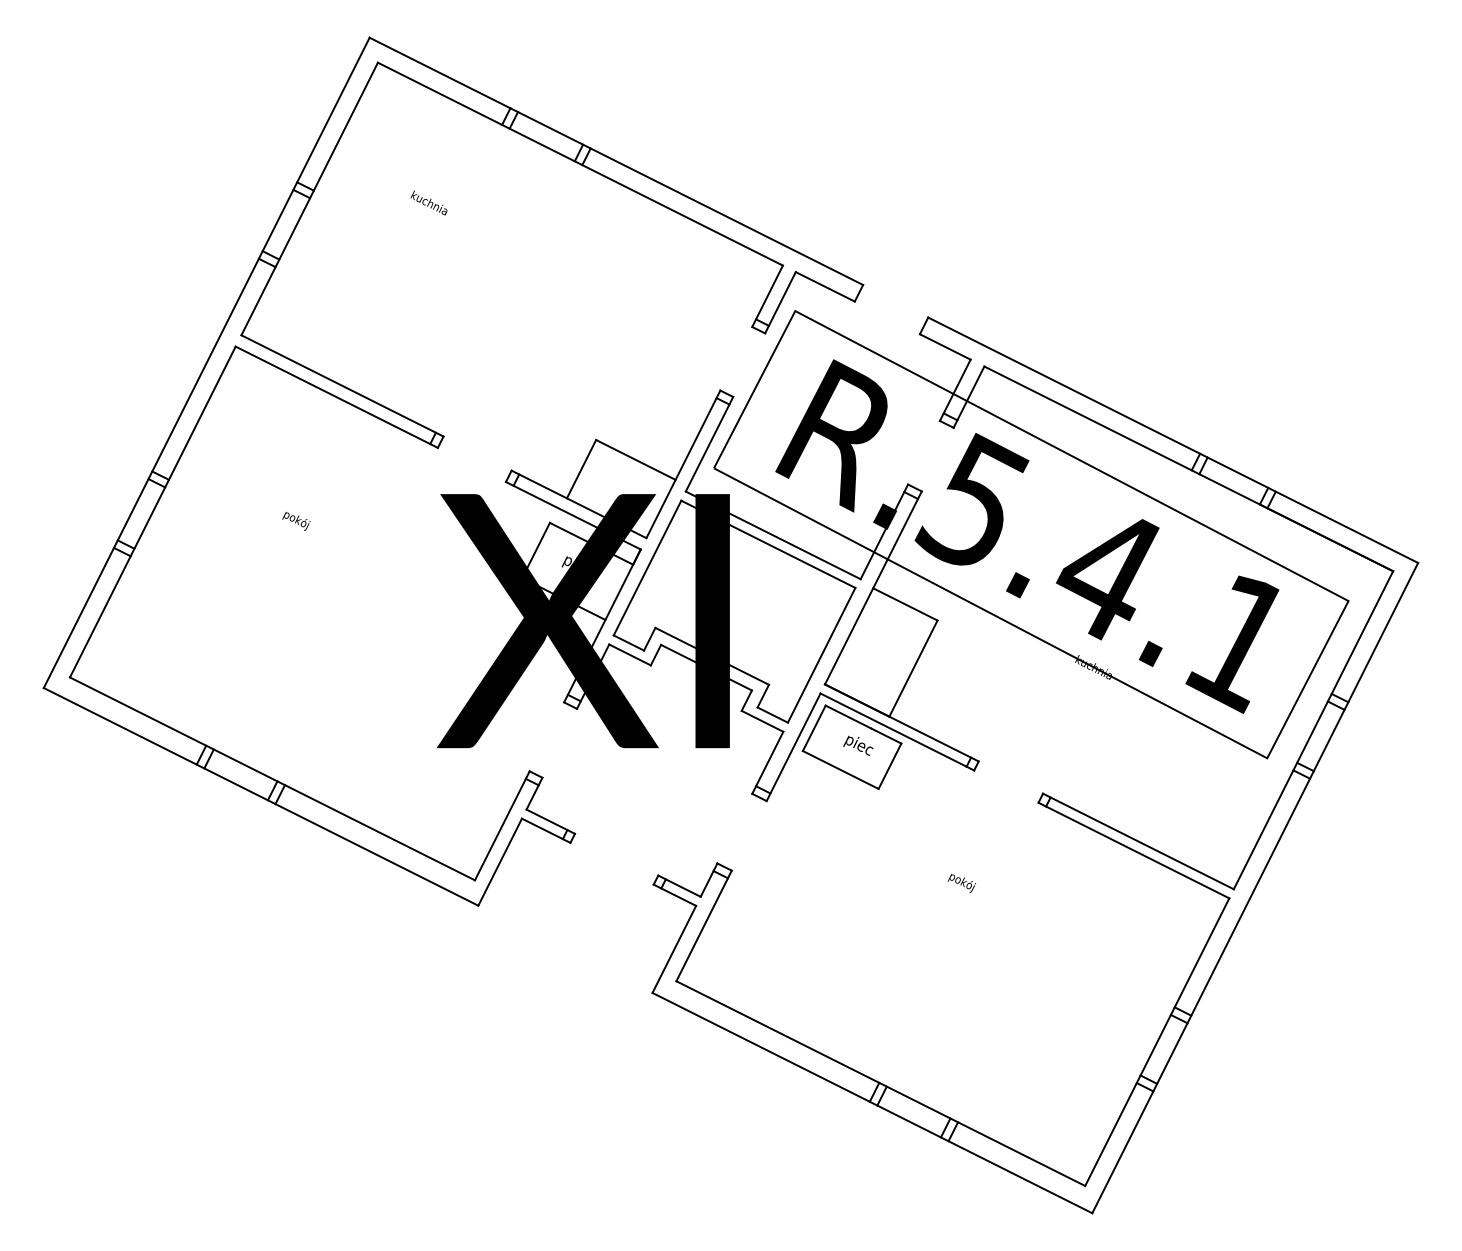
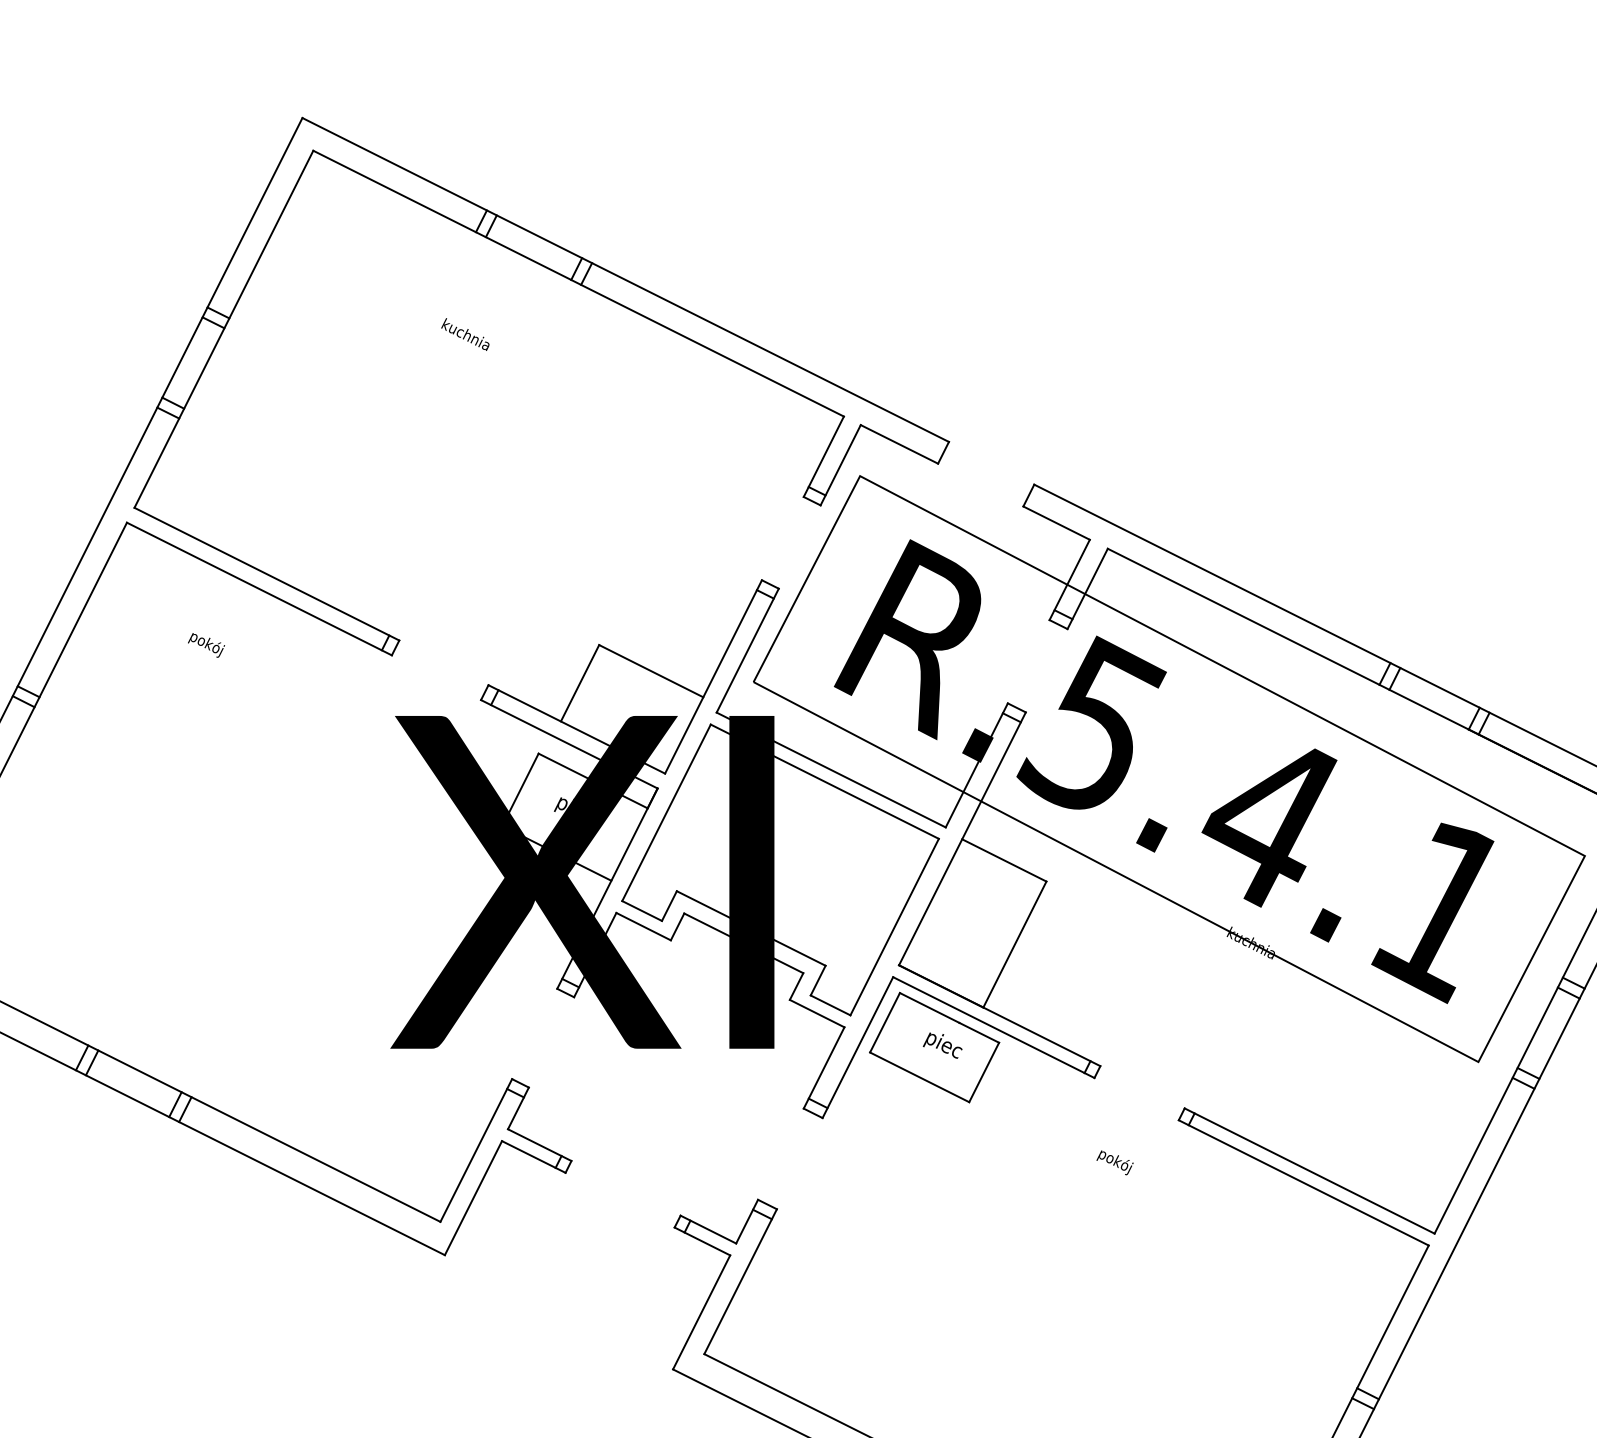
text: (428, 202) -> (464, 333), moved
text: (296, 521) -> (206, 645), moved
text: (961, 882) -> (1114, 1161), moved

